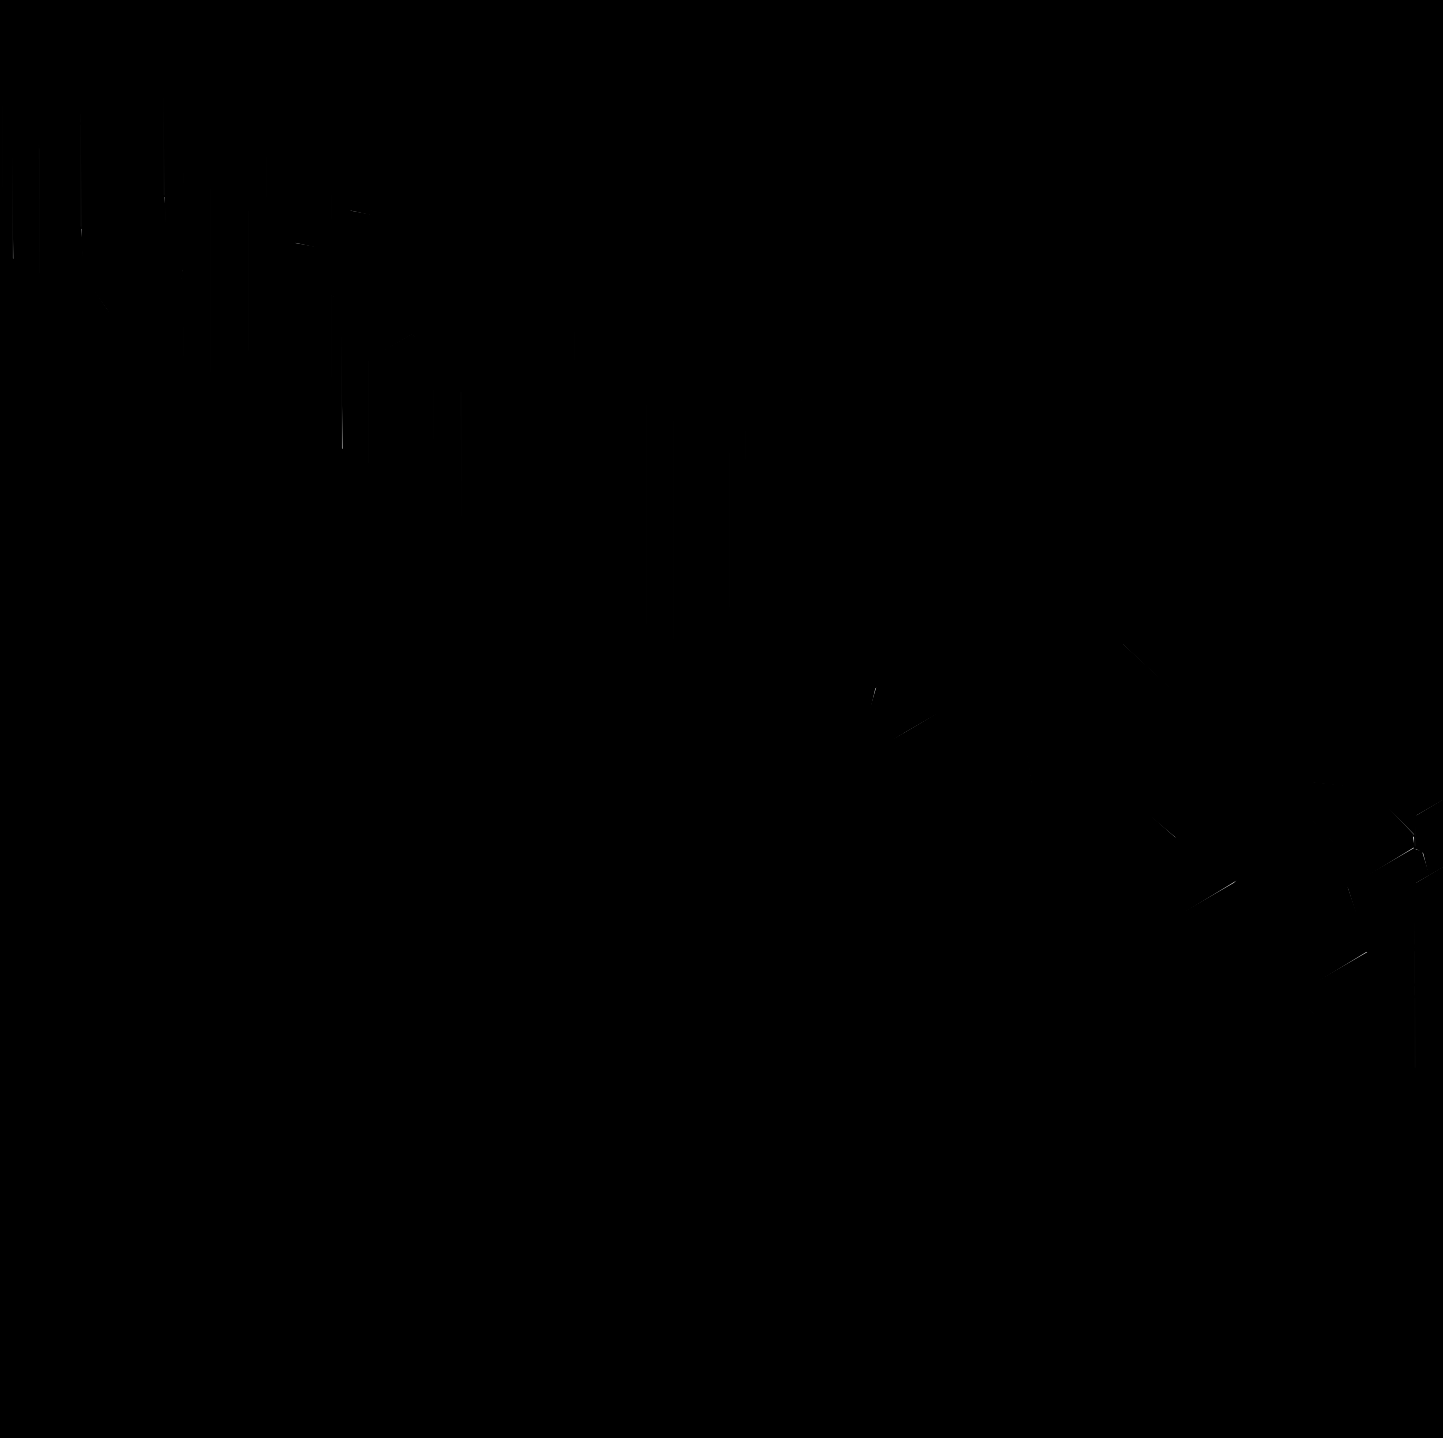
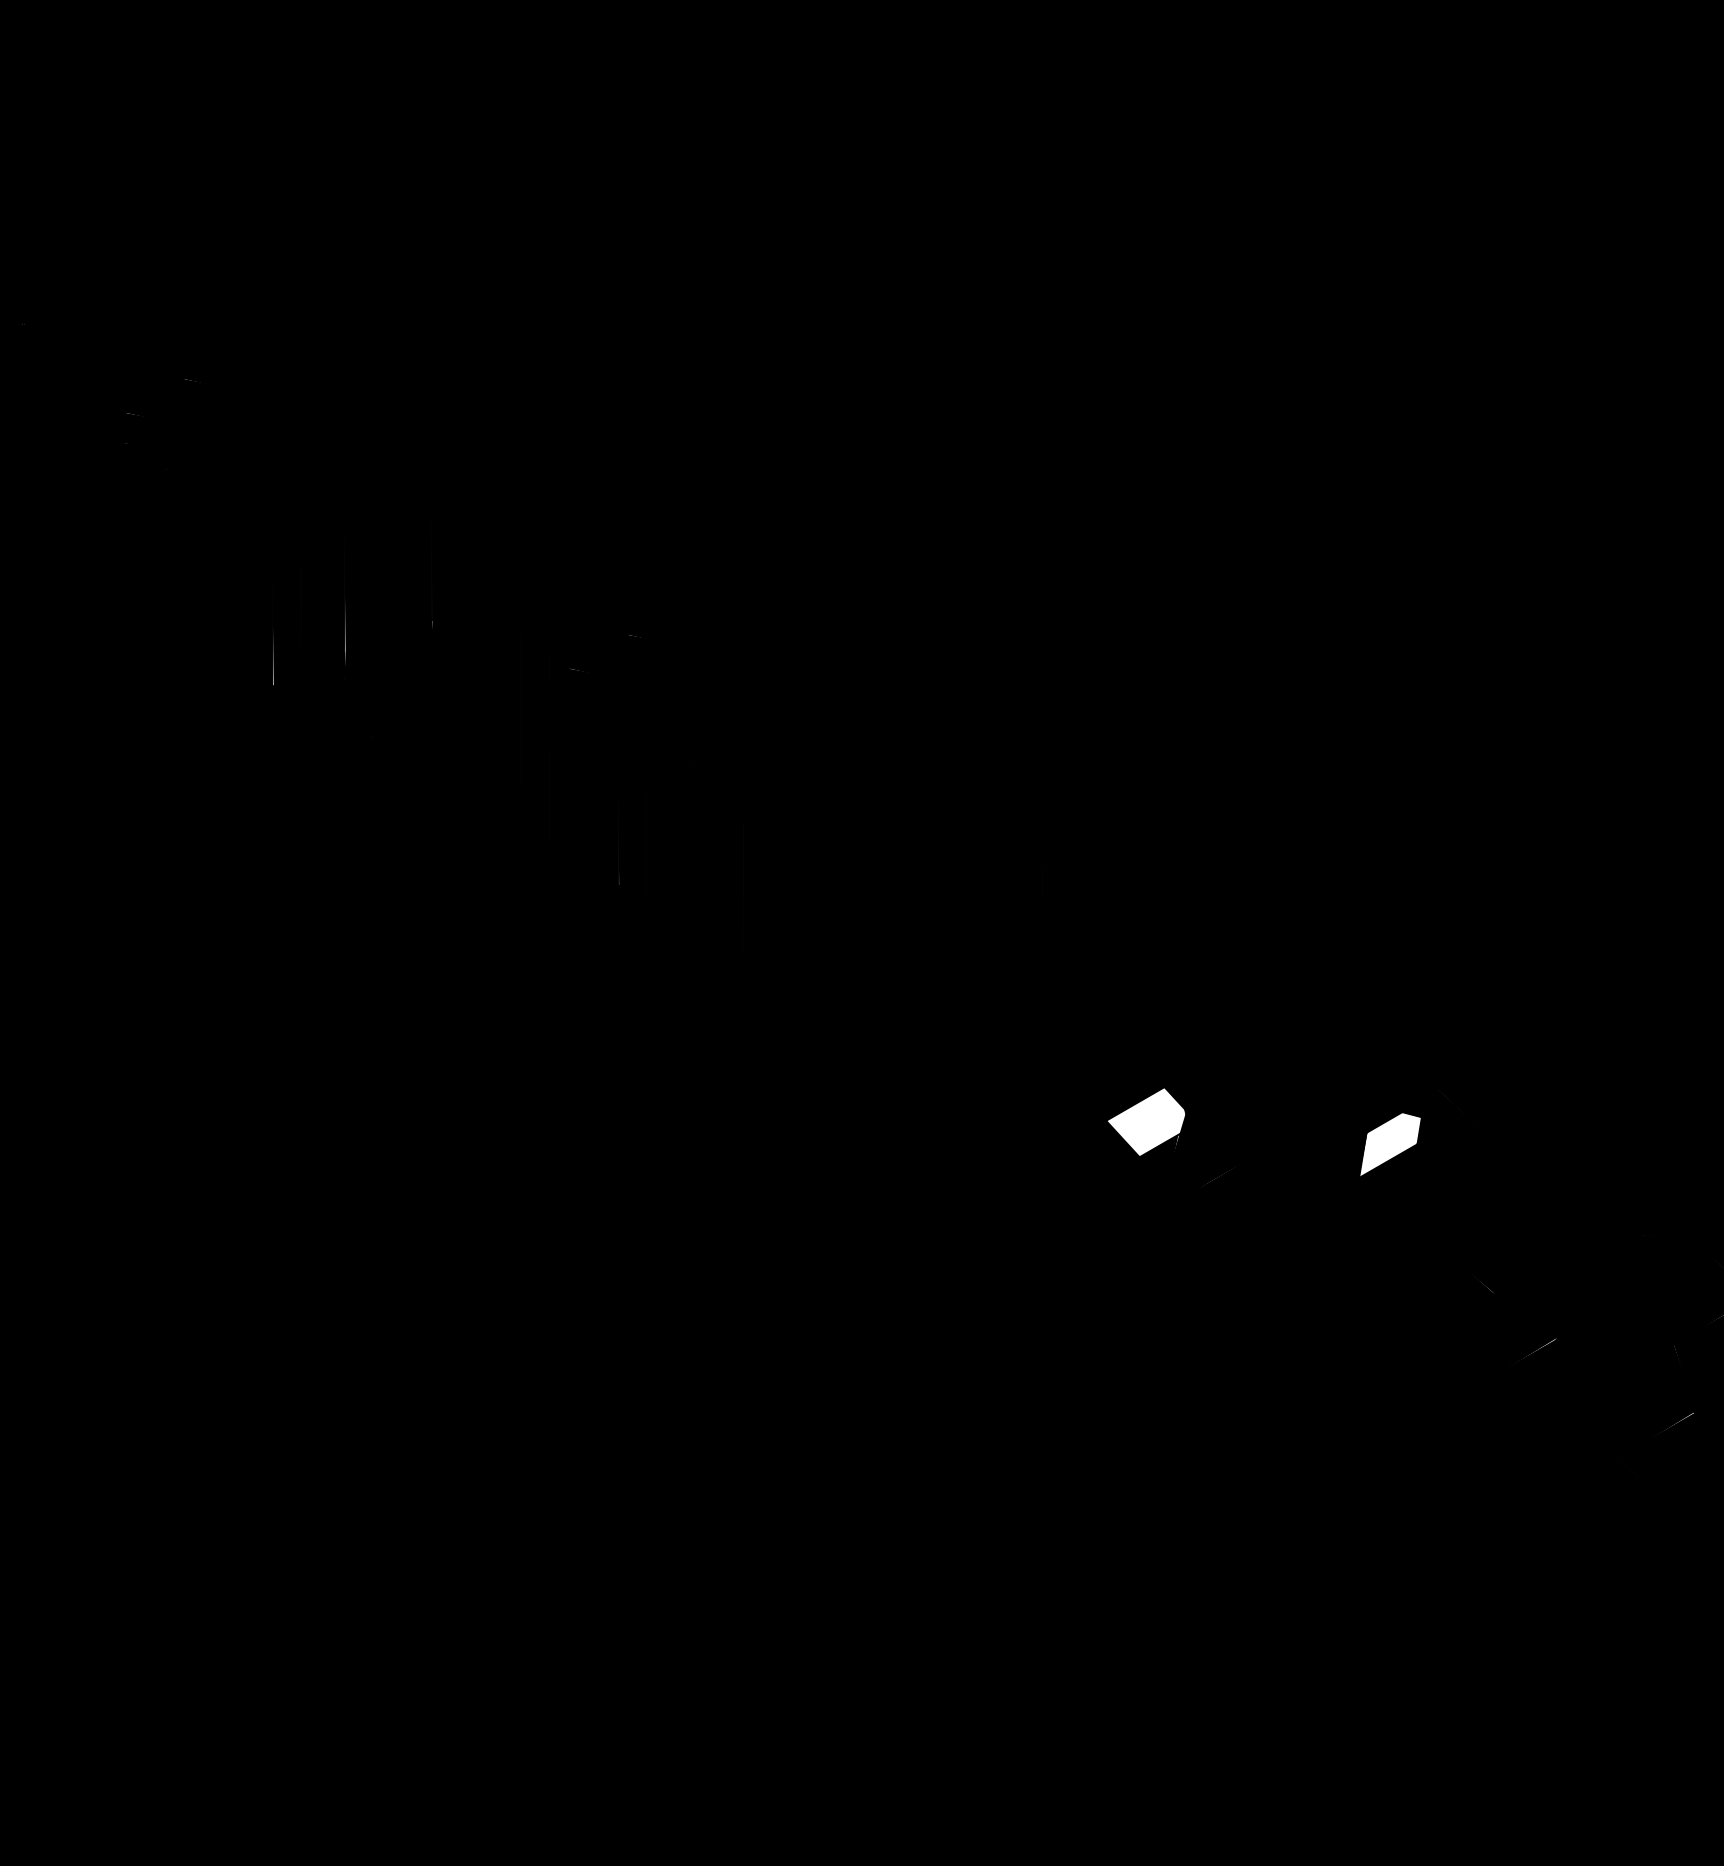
fill: (845, 675) -> (1146, 1122), removed
fill: (1077, 697) -> (1390, 1145), removed

